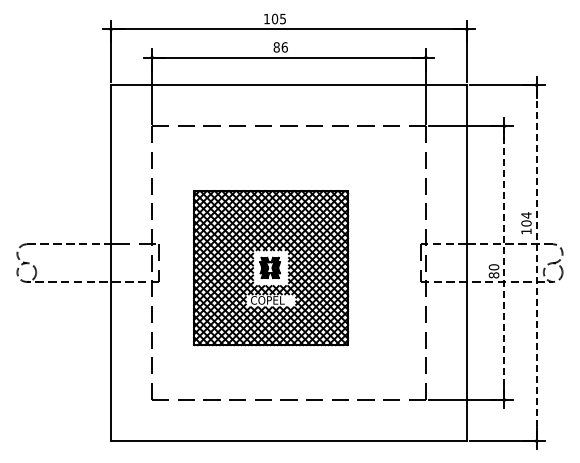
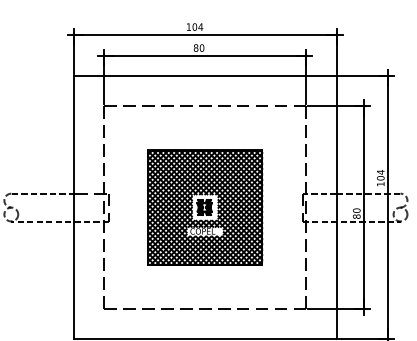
text: (282, 19) -> (200, 27), 105 -> 104
text: (284, 47) -> (201, 48), 86 -> 80
line: (504, 262) -> (364, 207), dashed -> solid
line: (536, 263) -> (388, 207), dashed -> solid
part: (271, 268) -> (205, 207), moved

